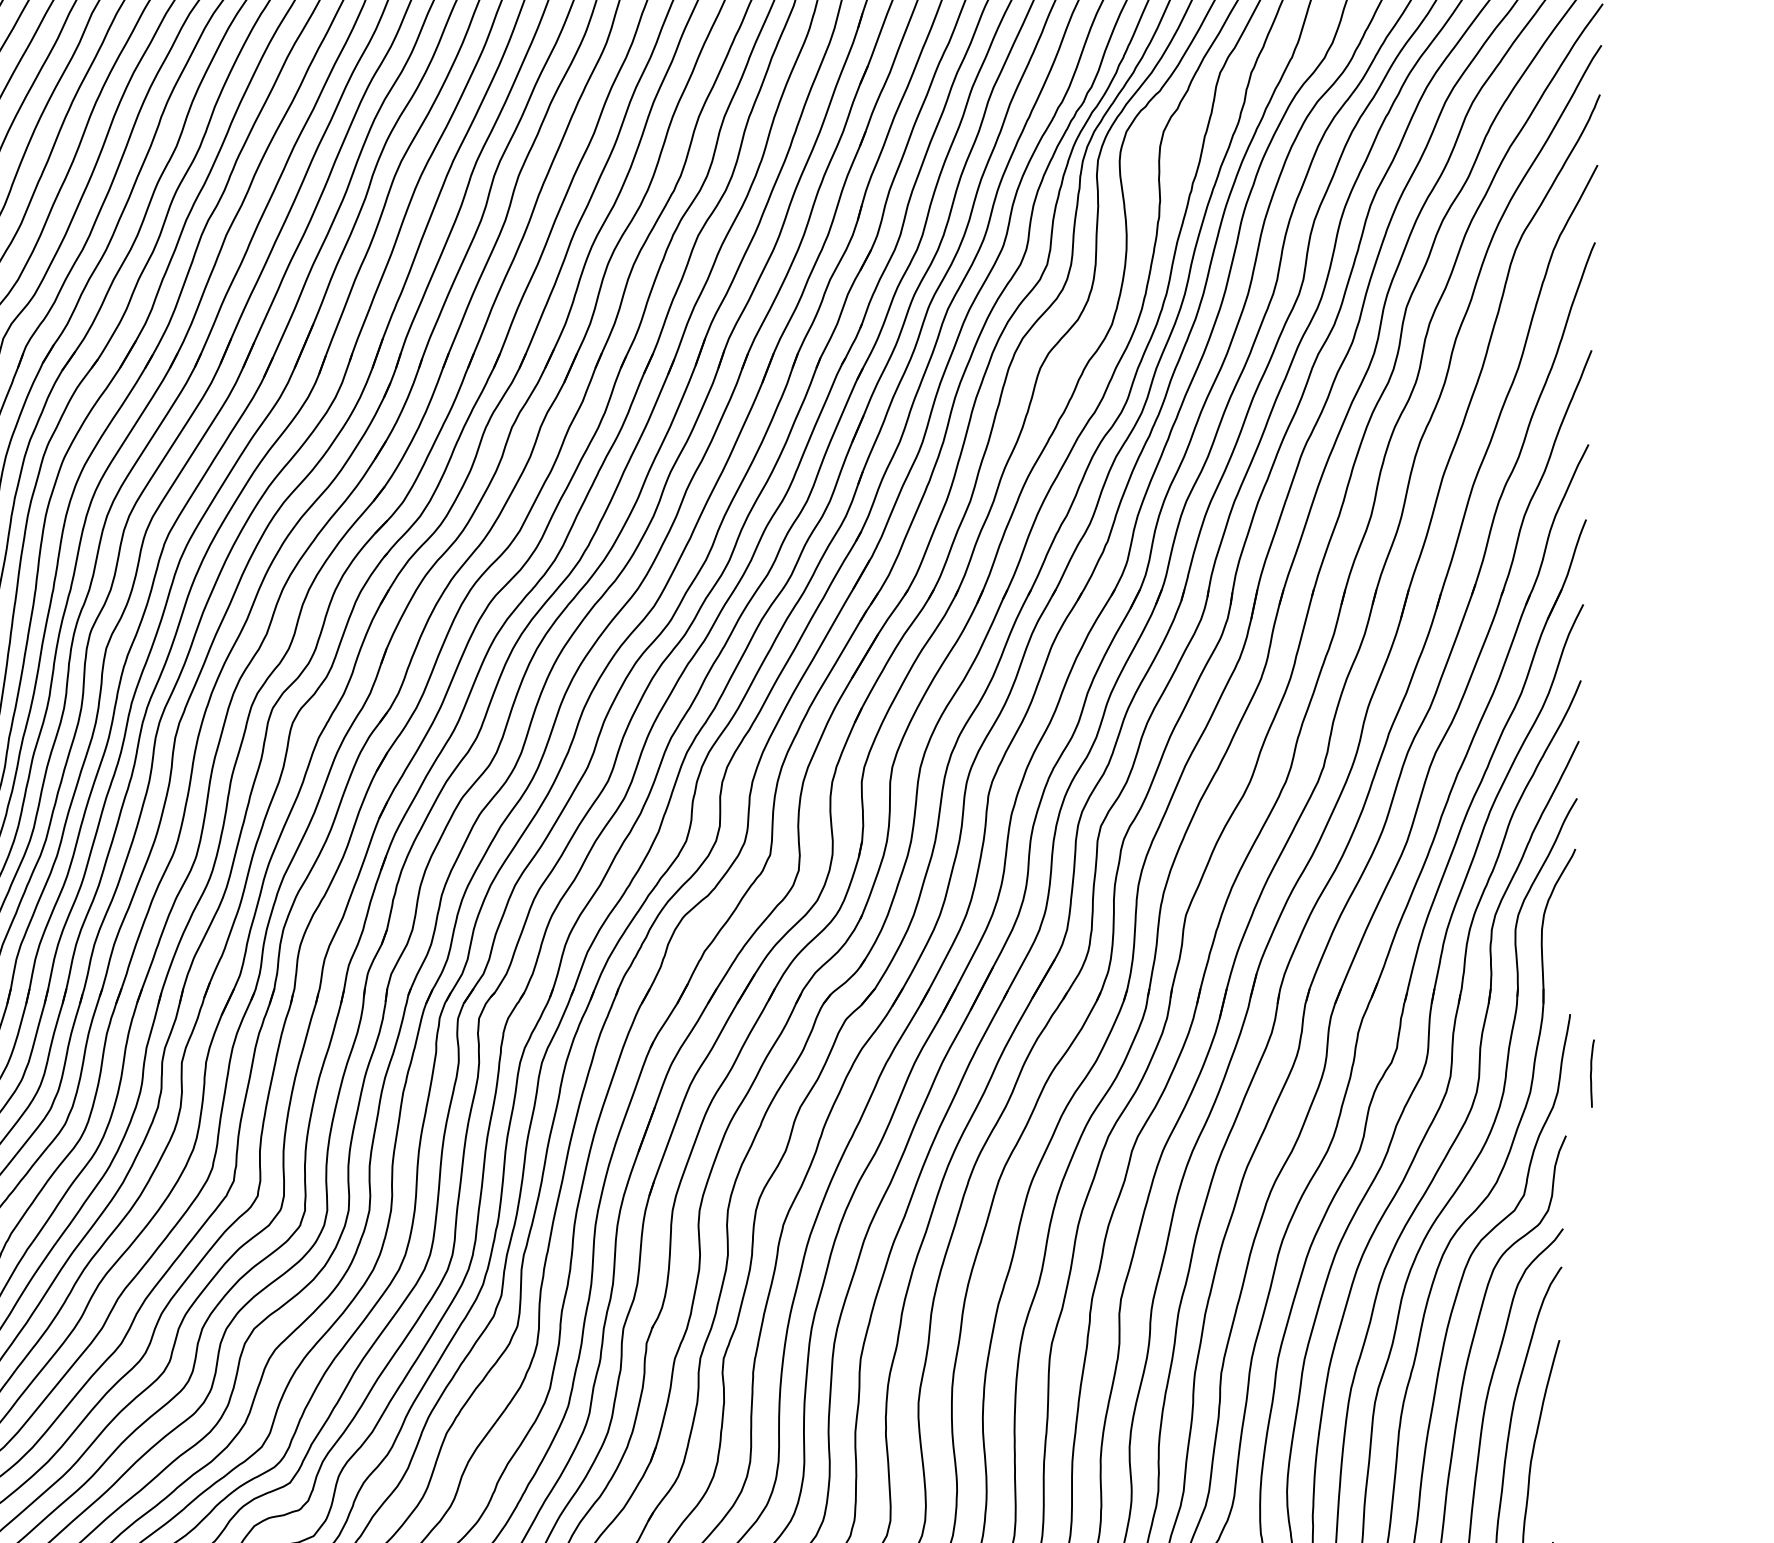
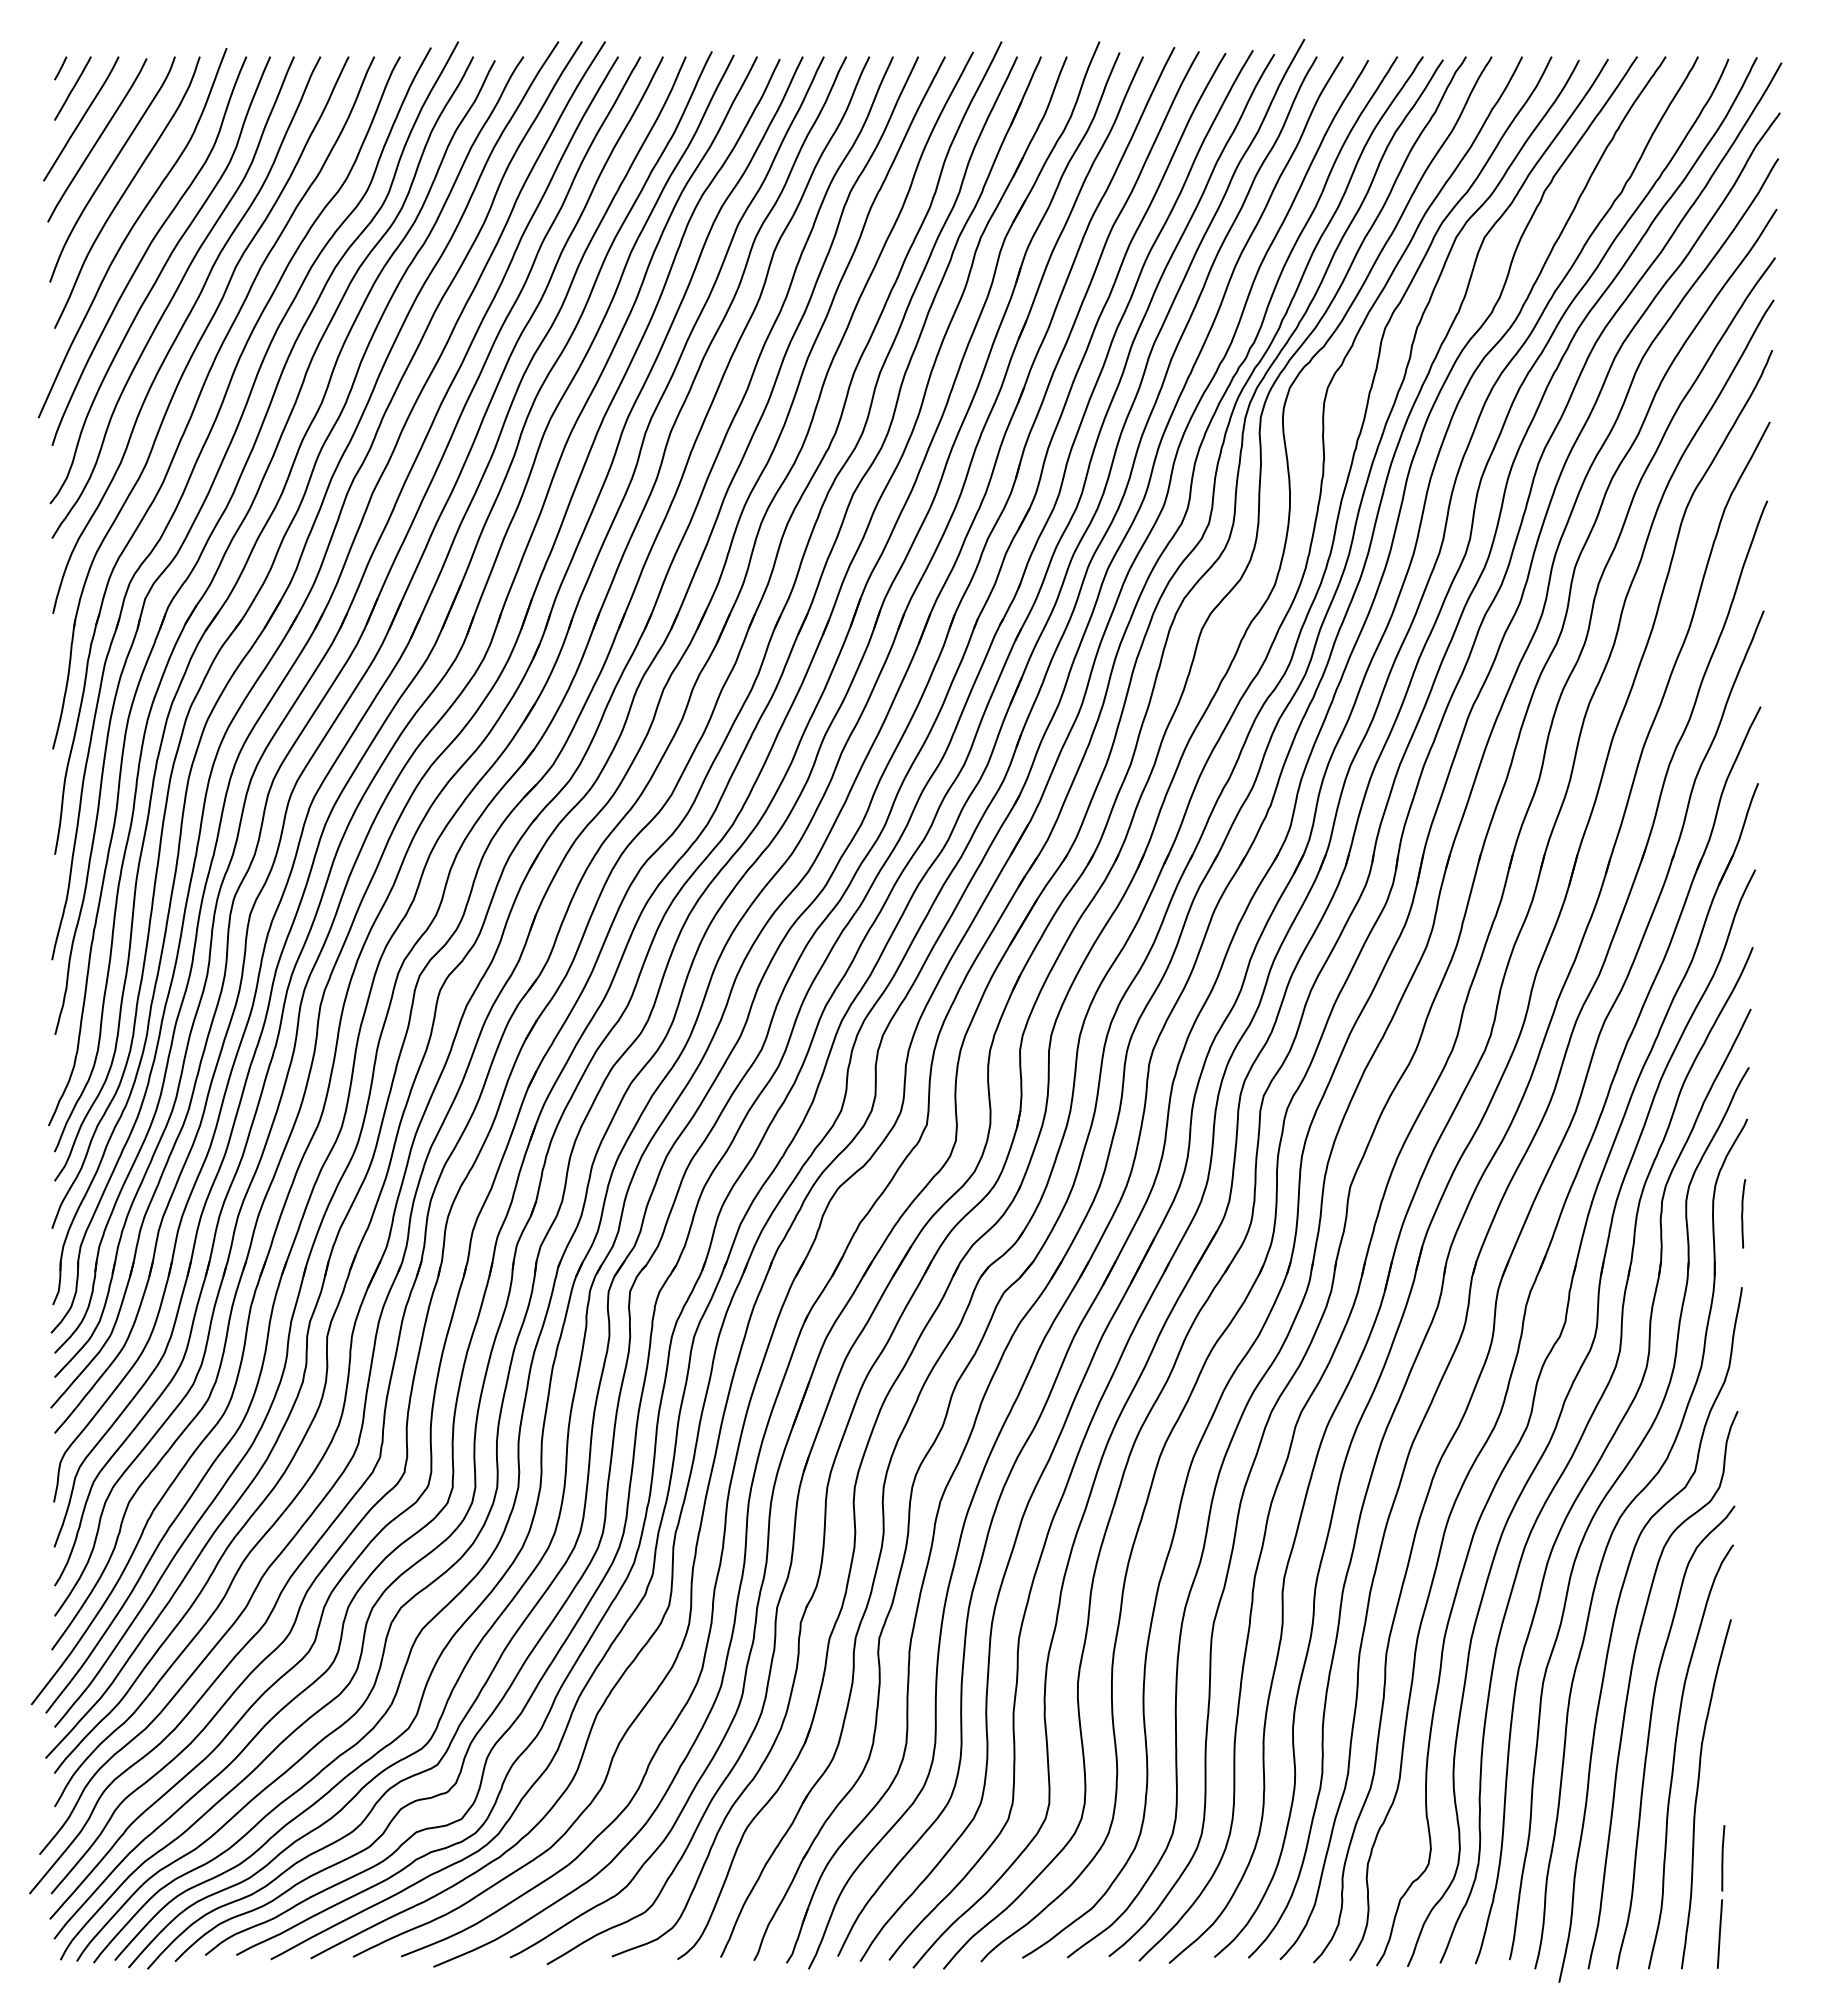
curve: (1592, 1073) -> (1743, 1213), moved

